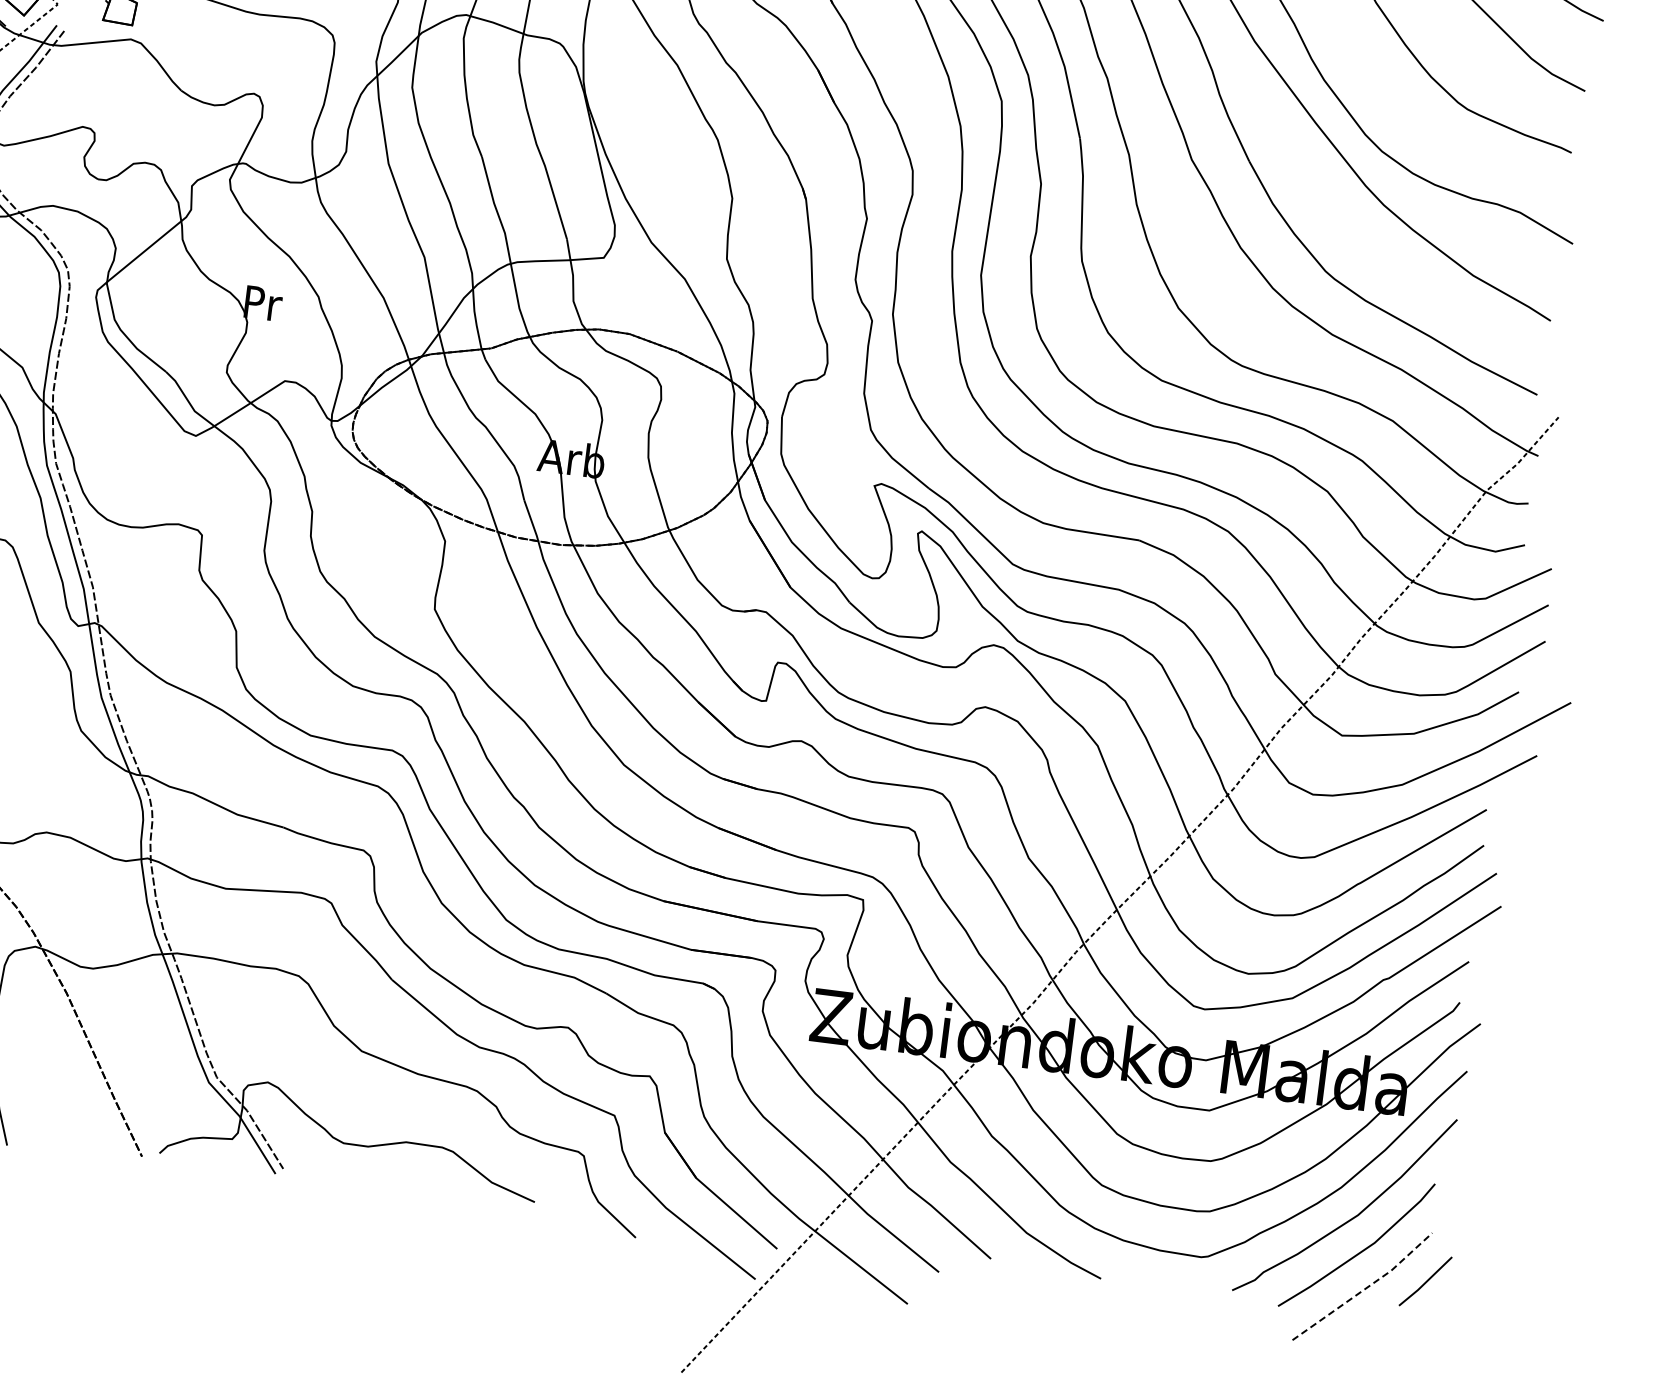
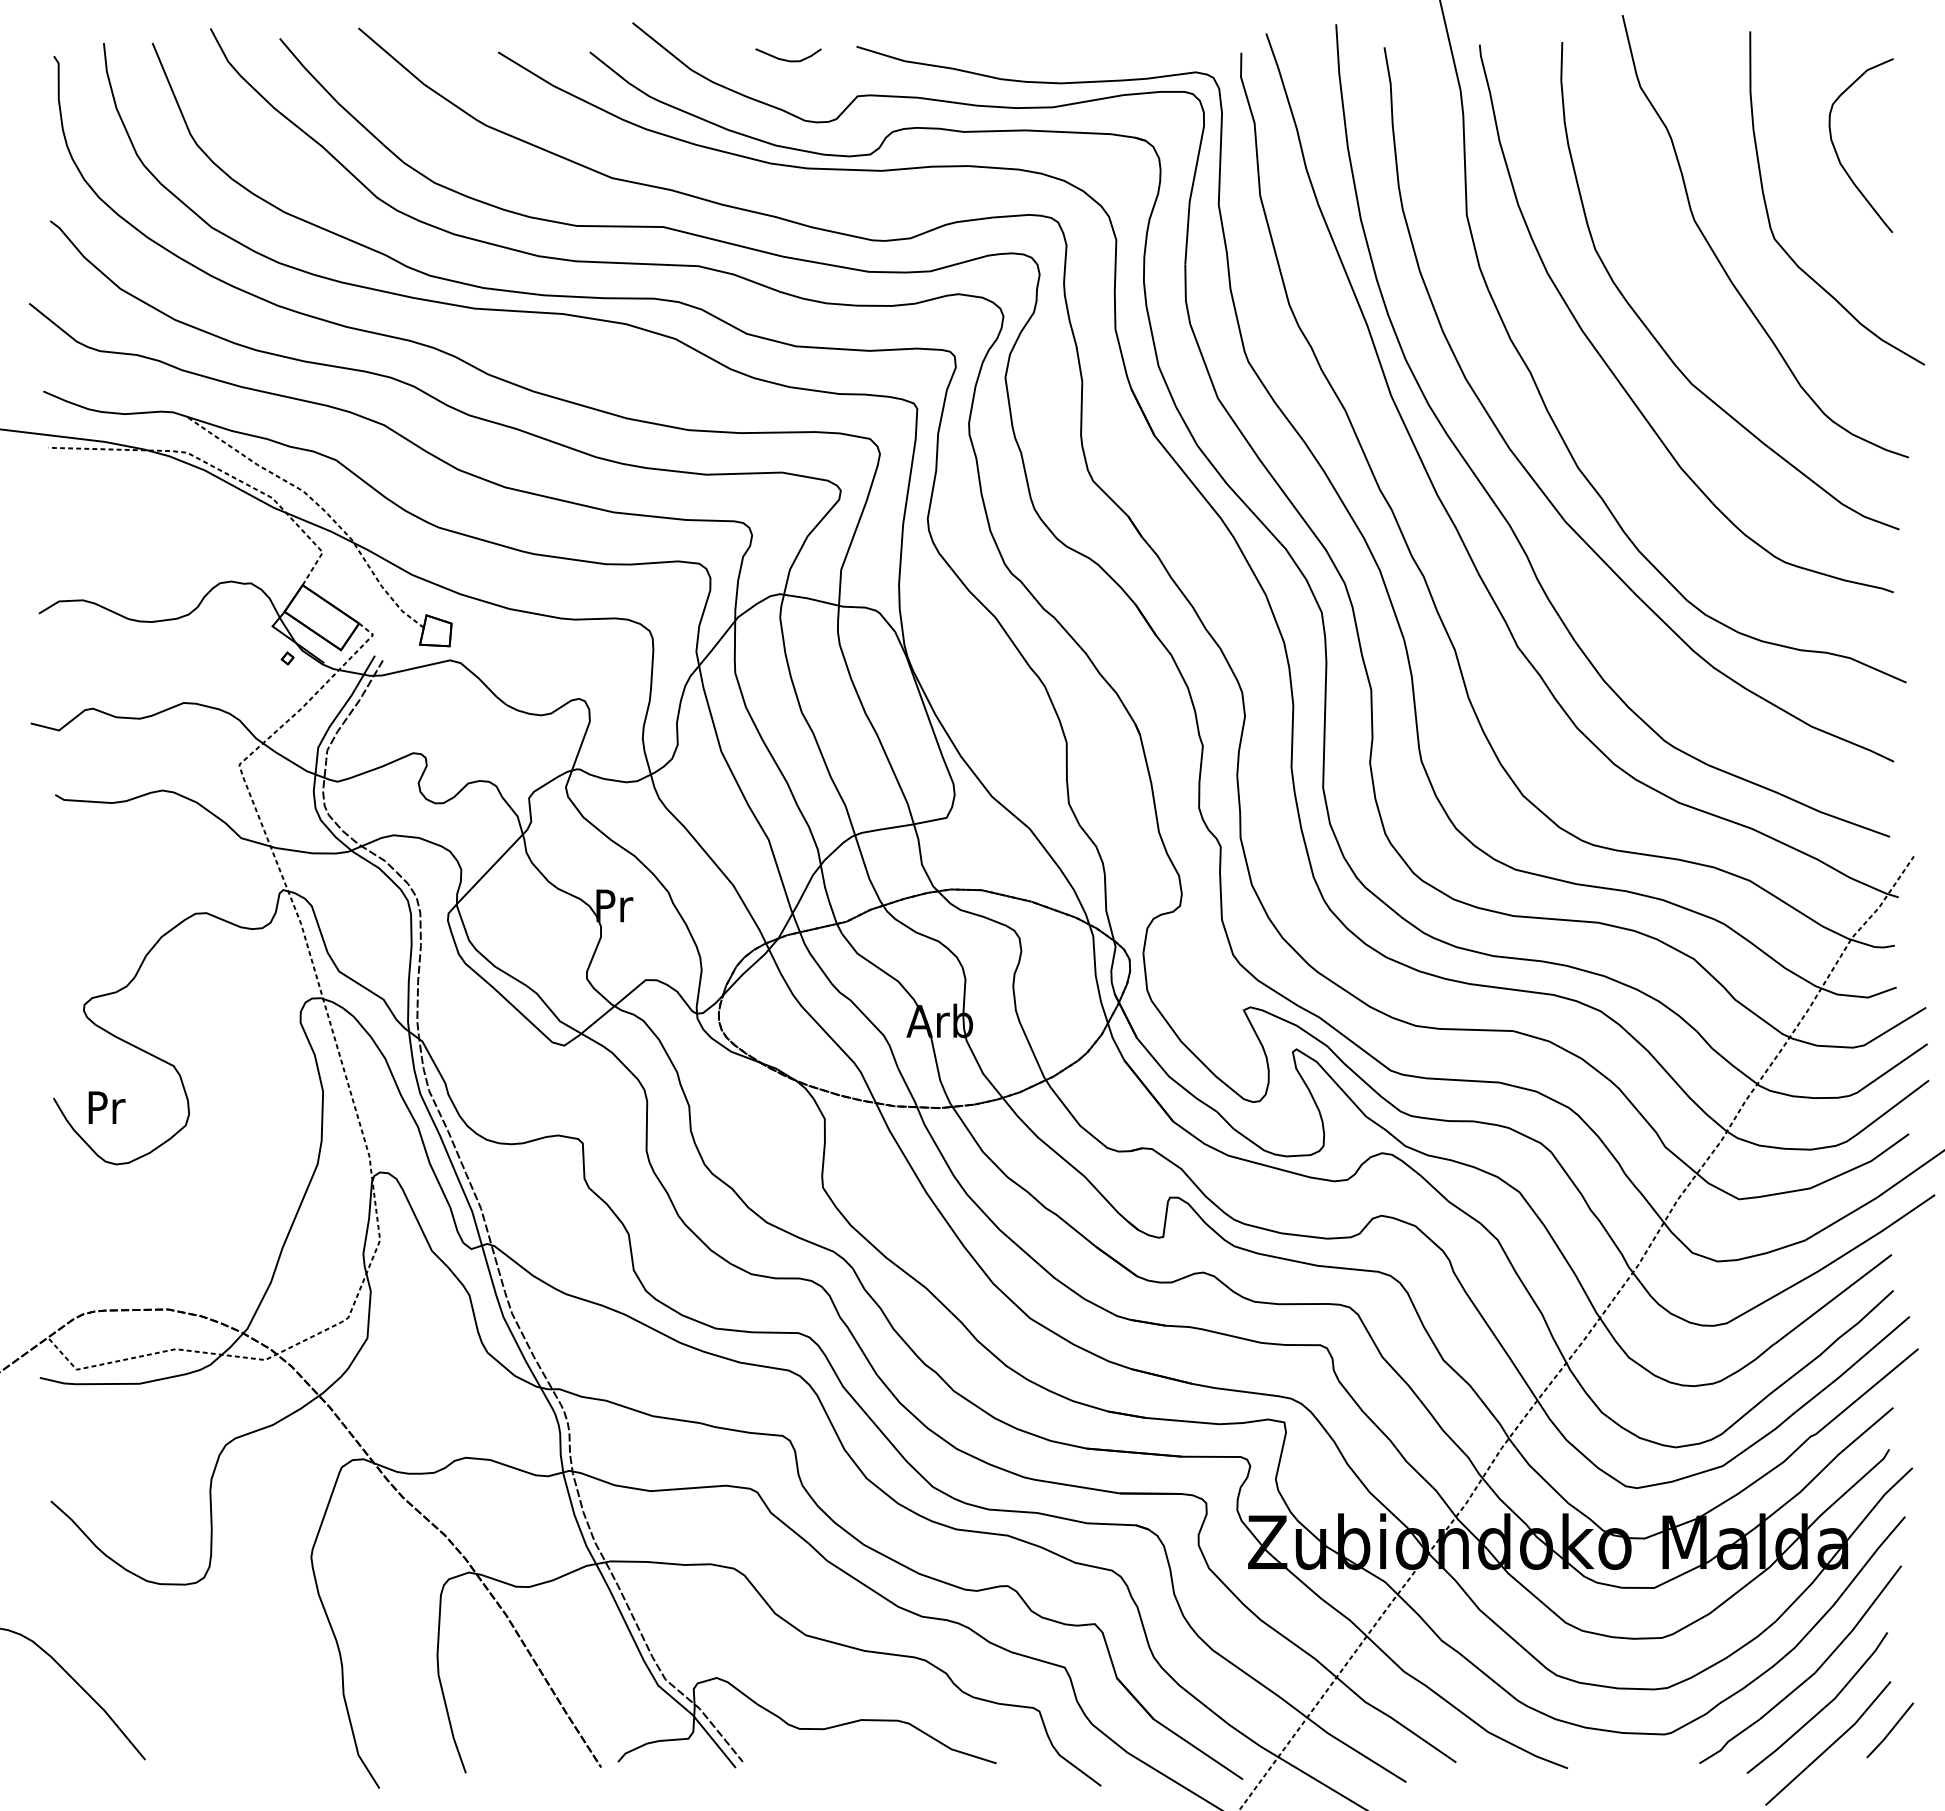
line: (1365, 1289) -> (1831, 1745), dashed -> solid

